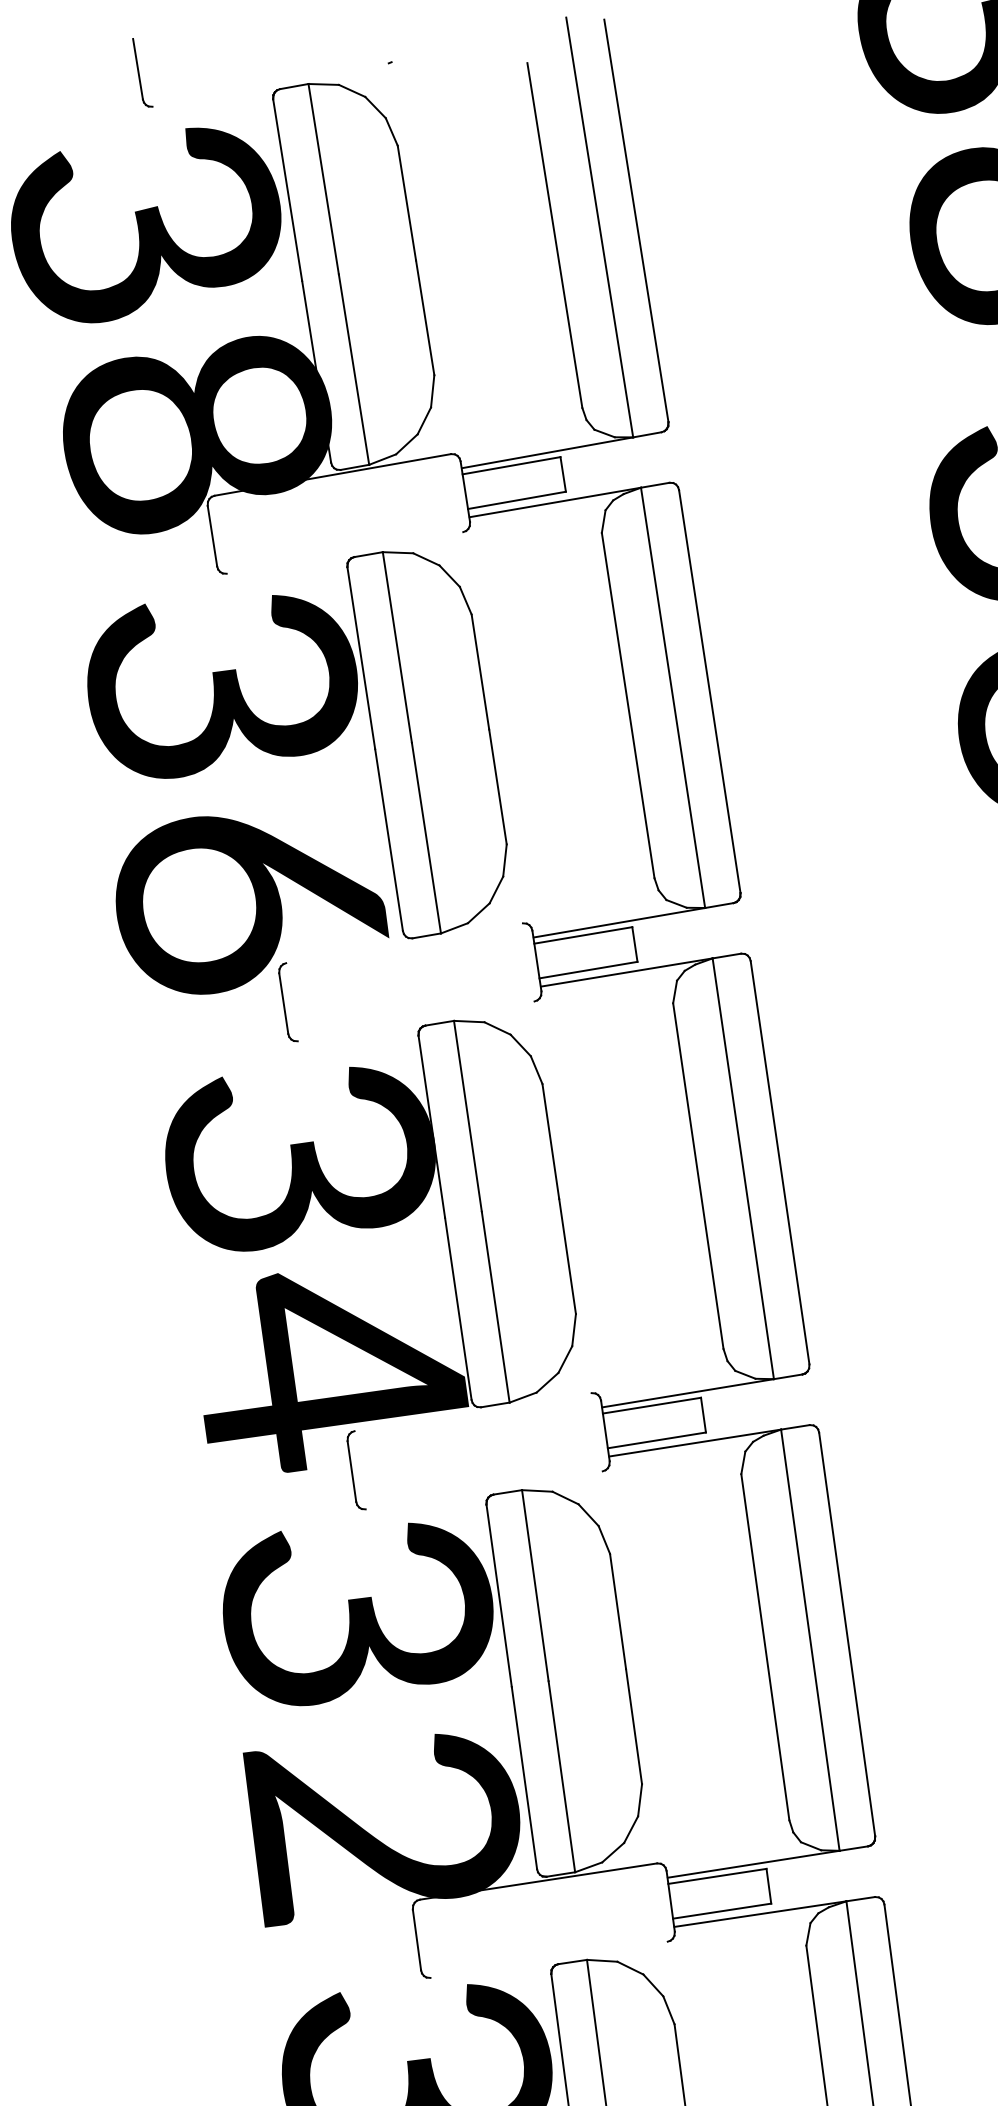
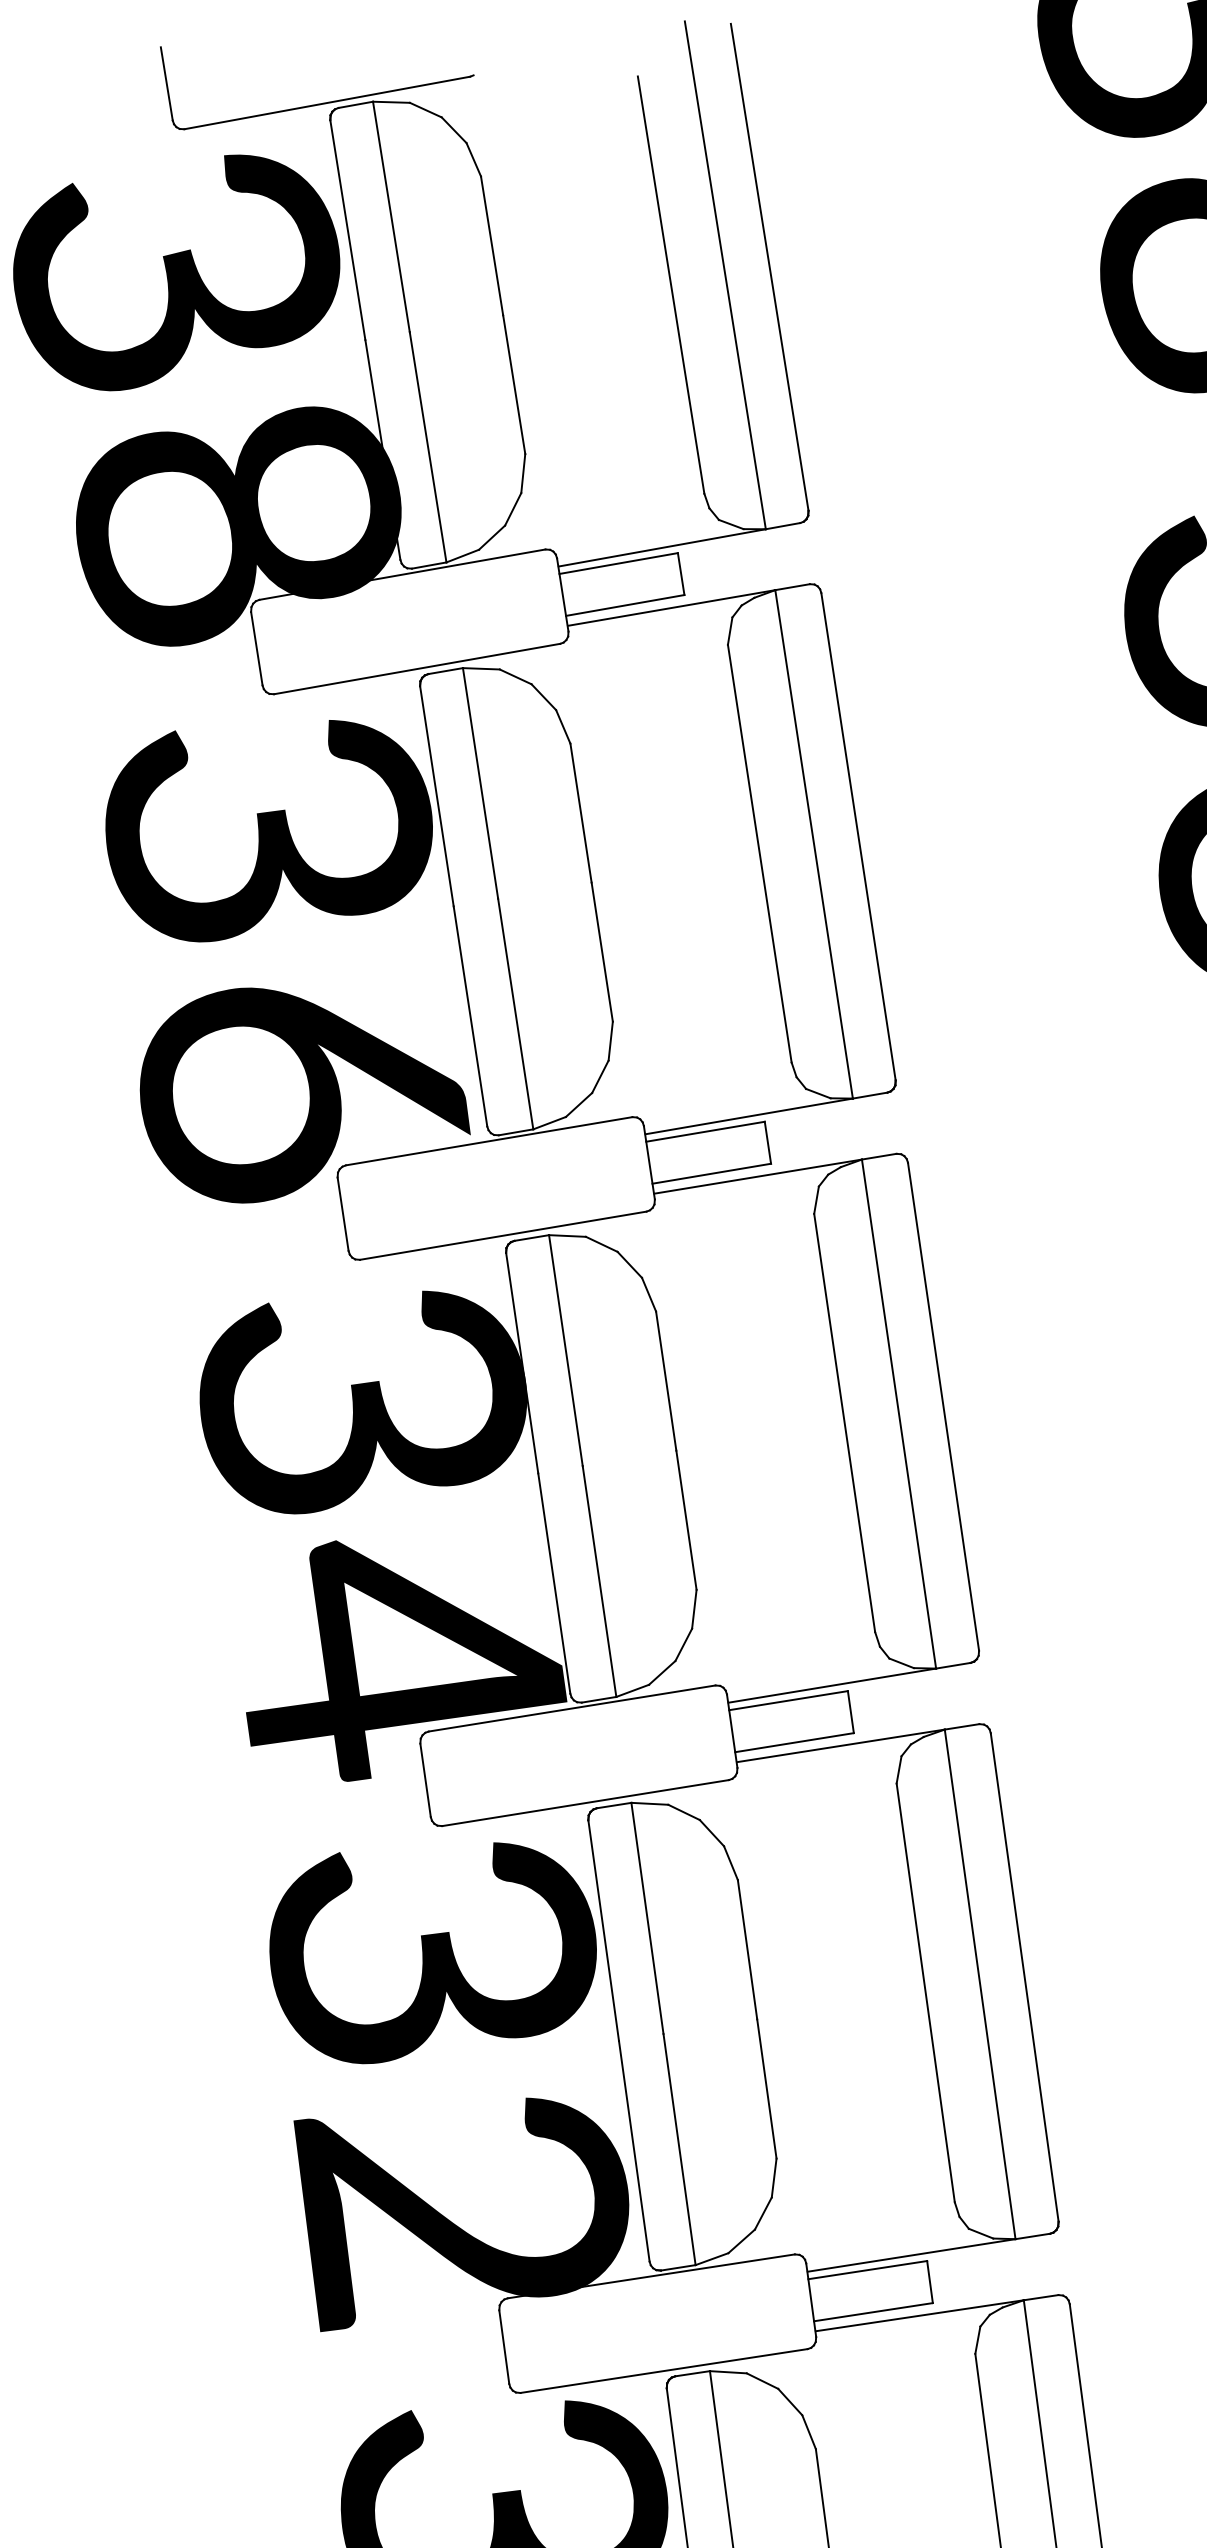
line: (270, 84) -> (327, 102), added
line: (345, 552) -> (417, 668), added
line: (403, 943) -> (488, 1141), added
line: (416, 1021) -> (503, 1235), added
line: (472, 1412) -> (571, 1708), added
line: (484, 1490) -> (585, 1803), added
line: (548, 1959) -> (663, 2370), added

